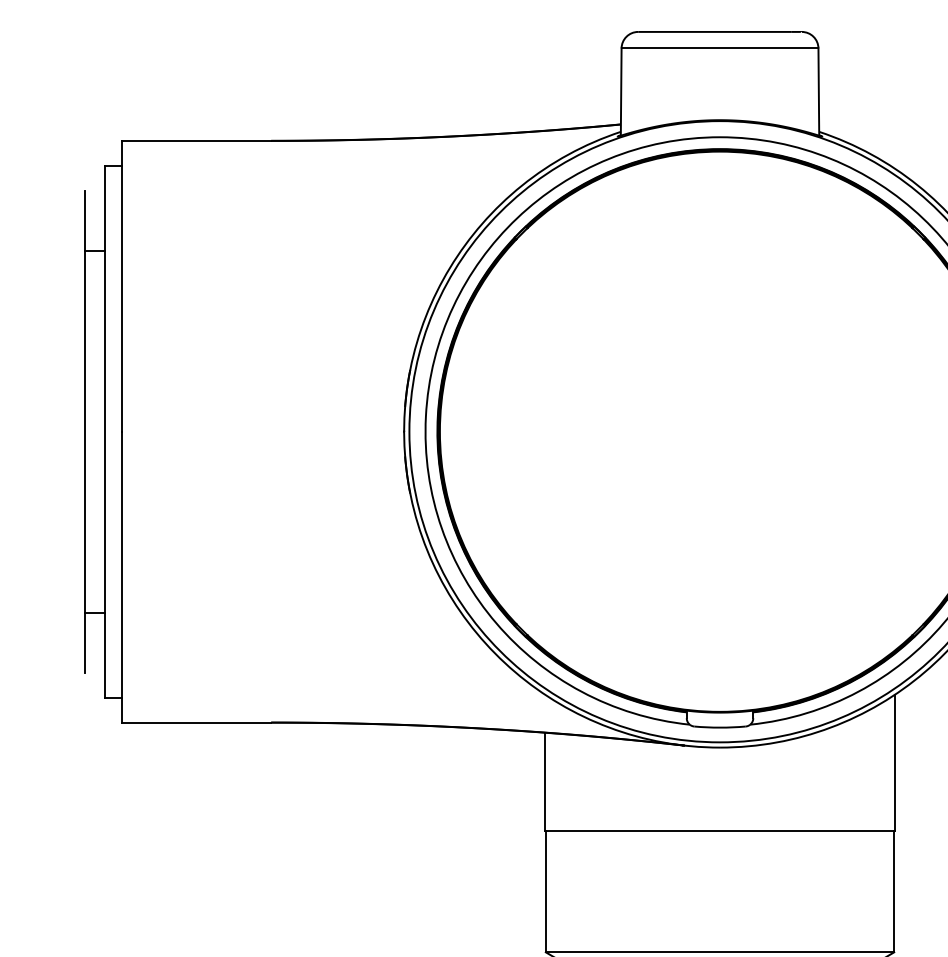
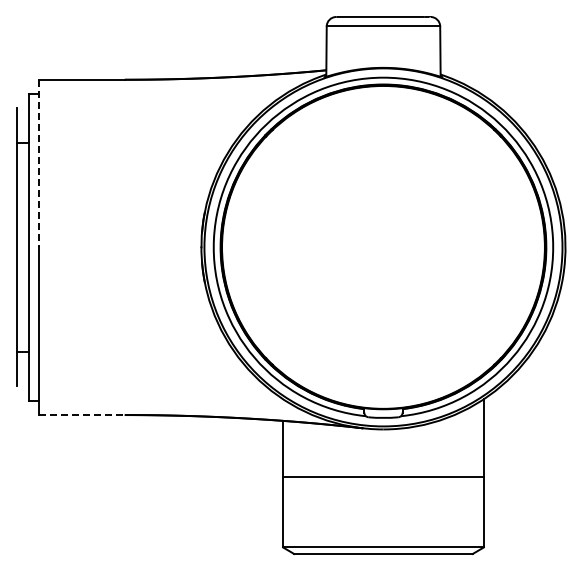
line: (121, 286) -> (38, 163), solid -> dashed
line: (197, 723) -> (82, 415), solid -> dashed

